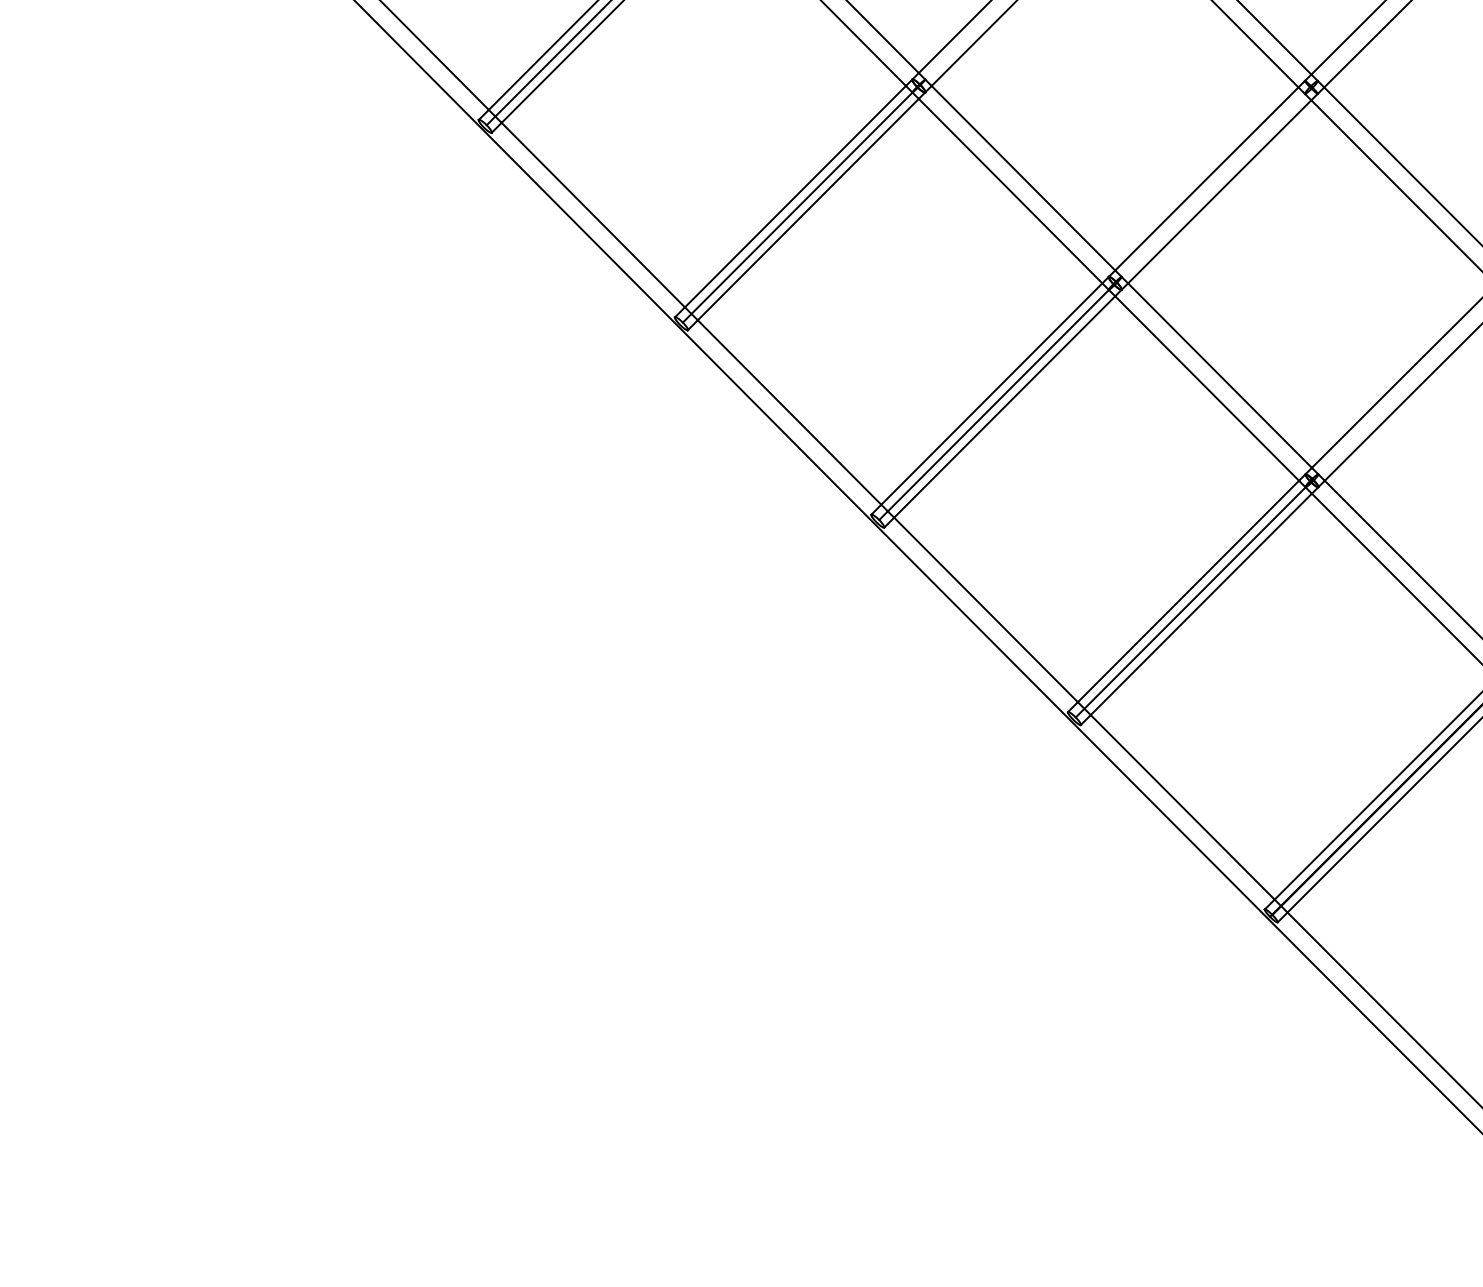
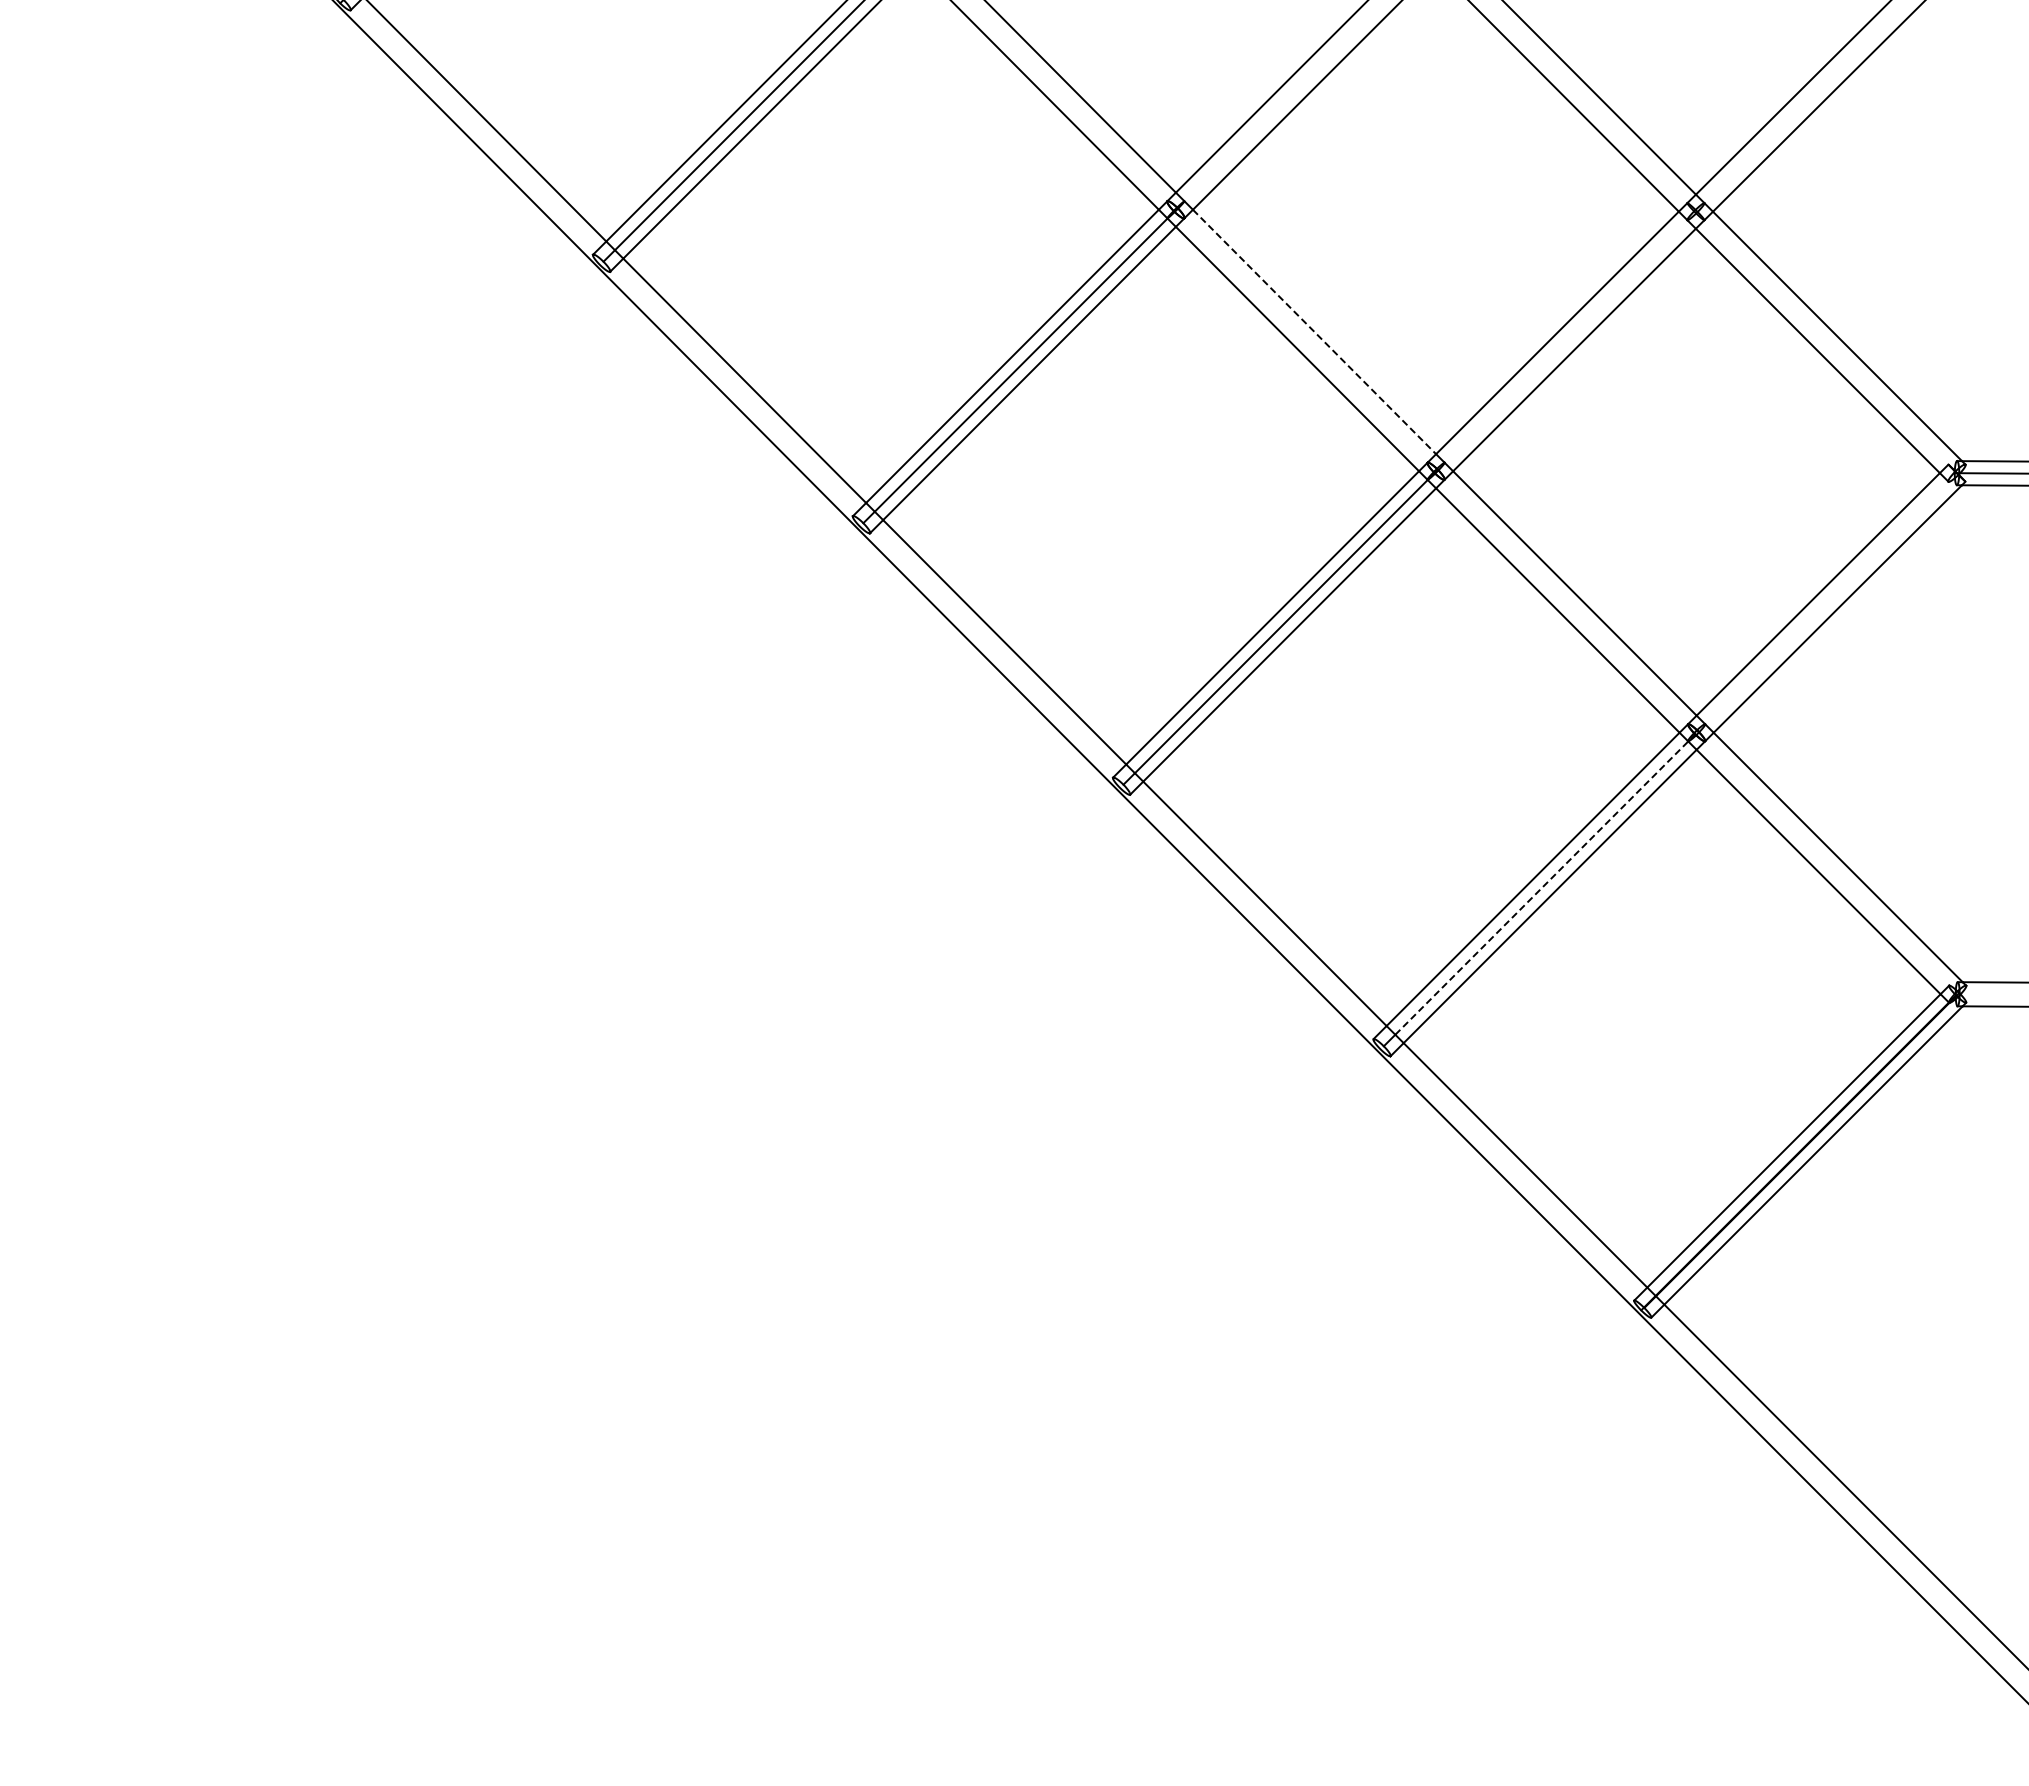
line: (1023, 178) -> (1314, 332), solid -> dashed
line: (1199, 593) -> (1547, 882), solid -> dashed

